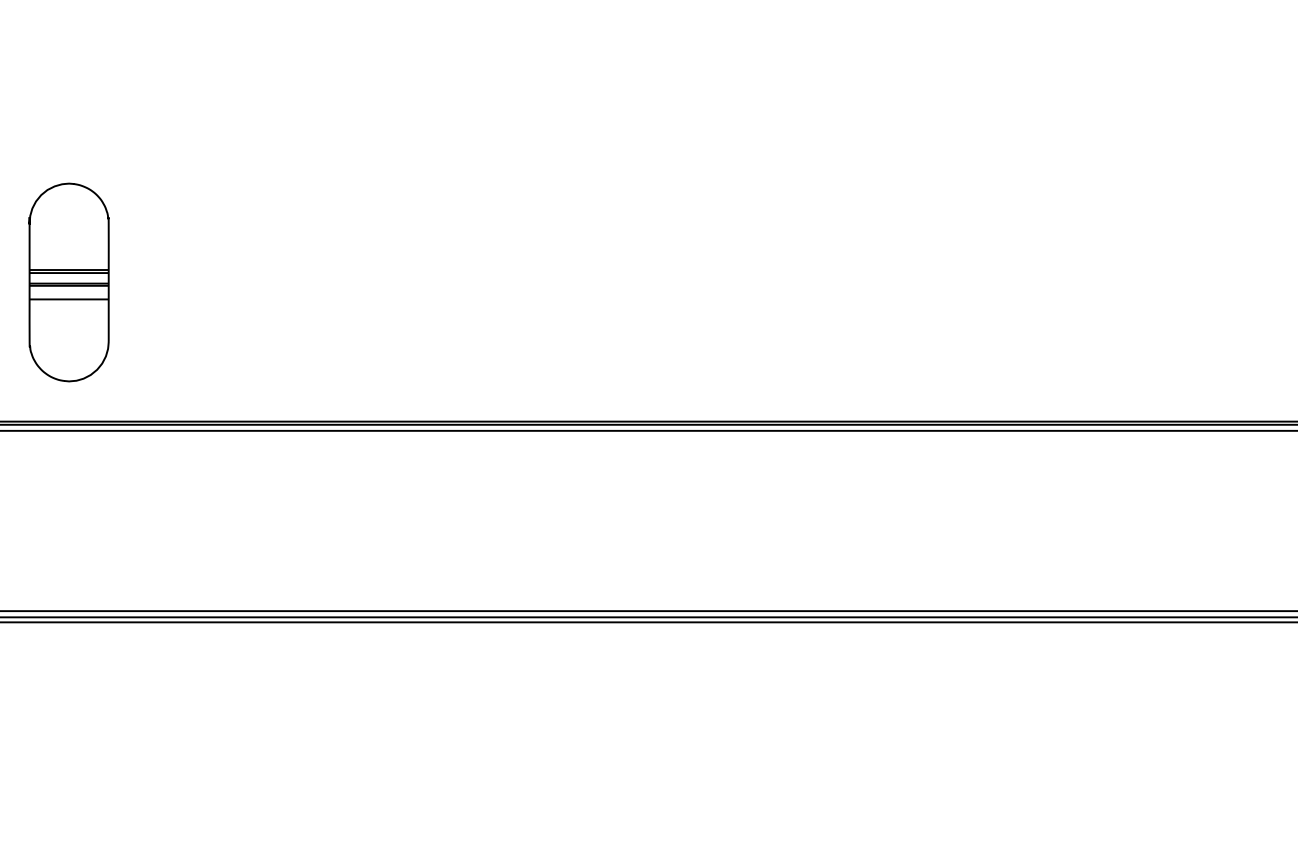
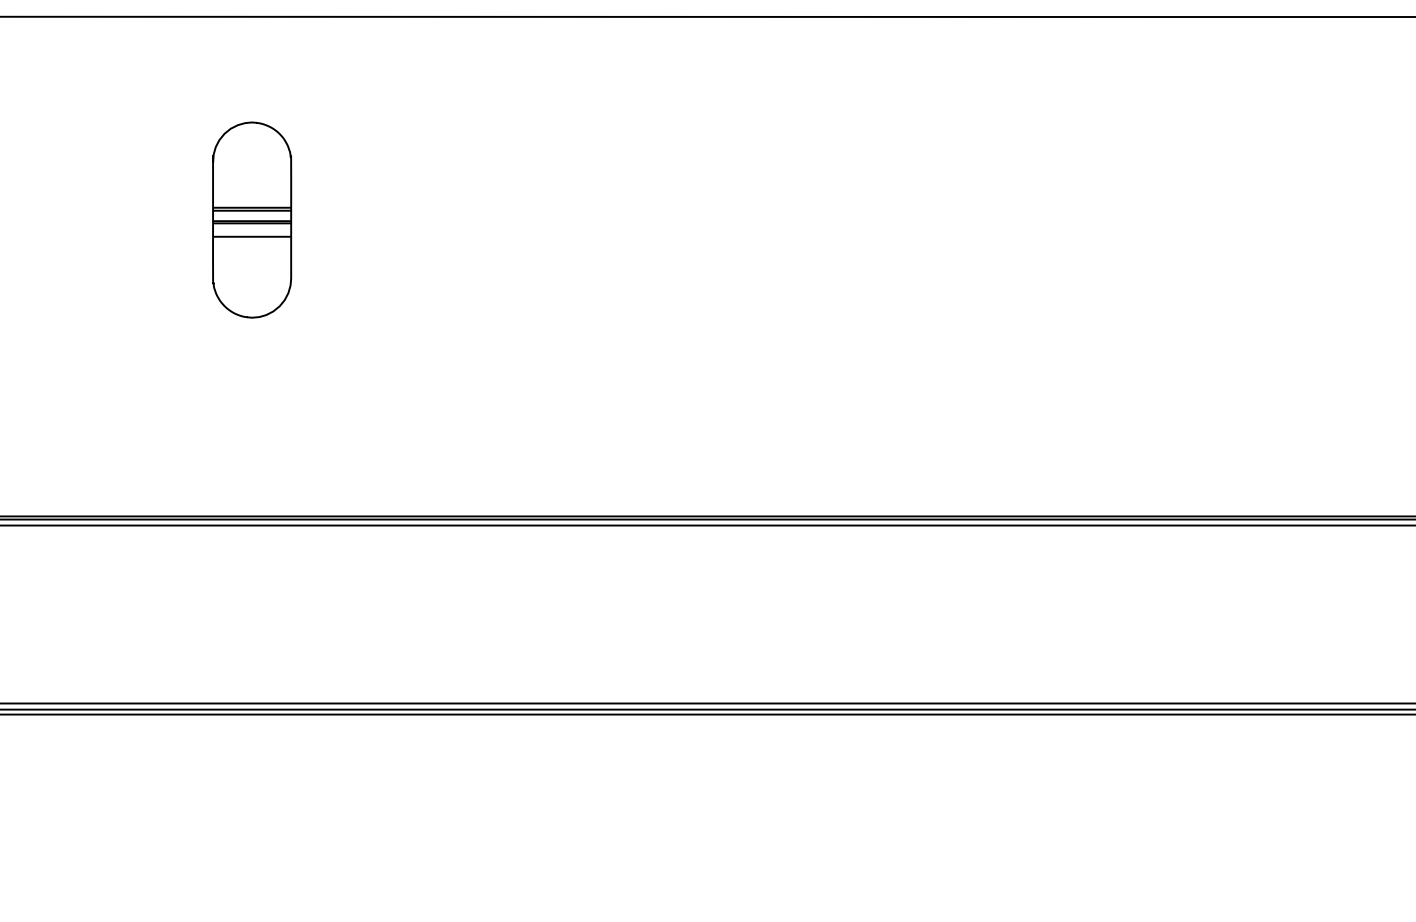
part: (69, 281) -> (252, 219), moved

